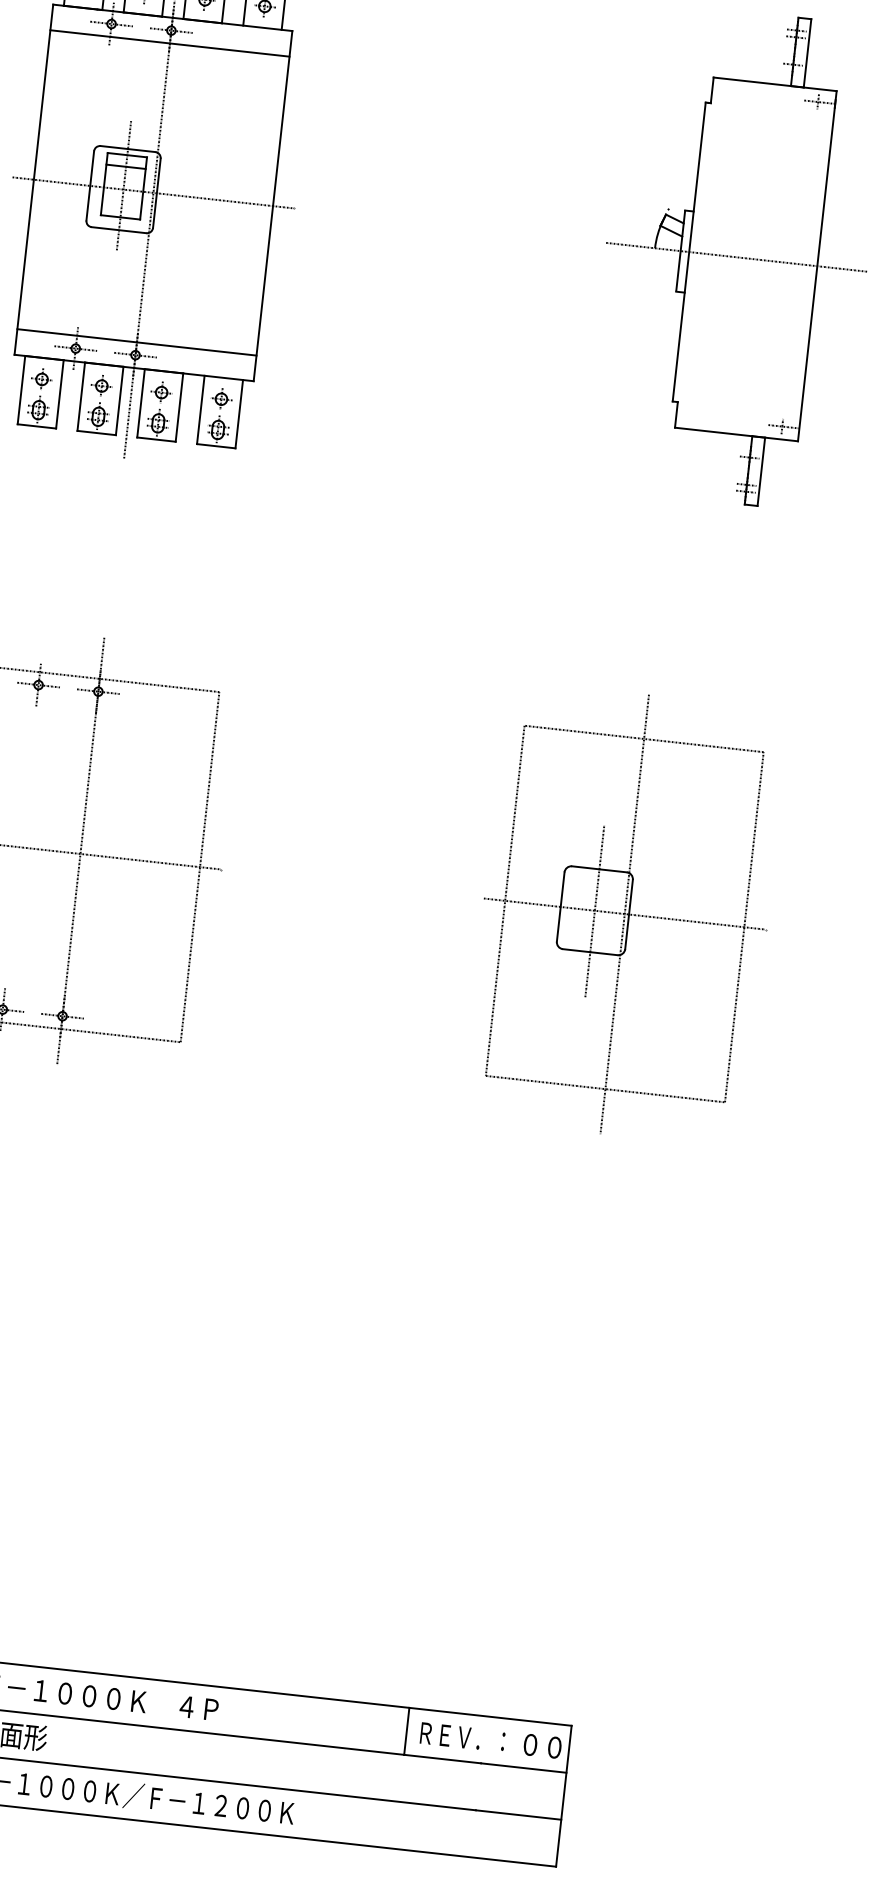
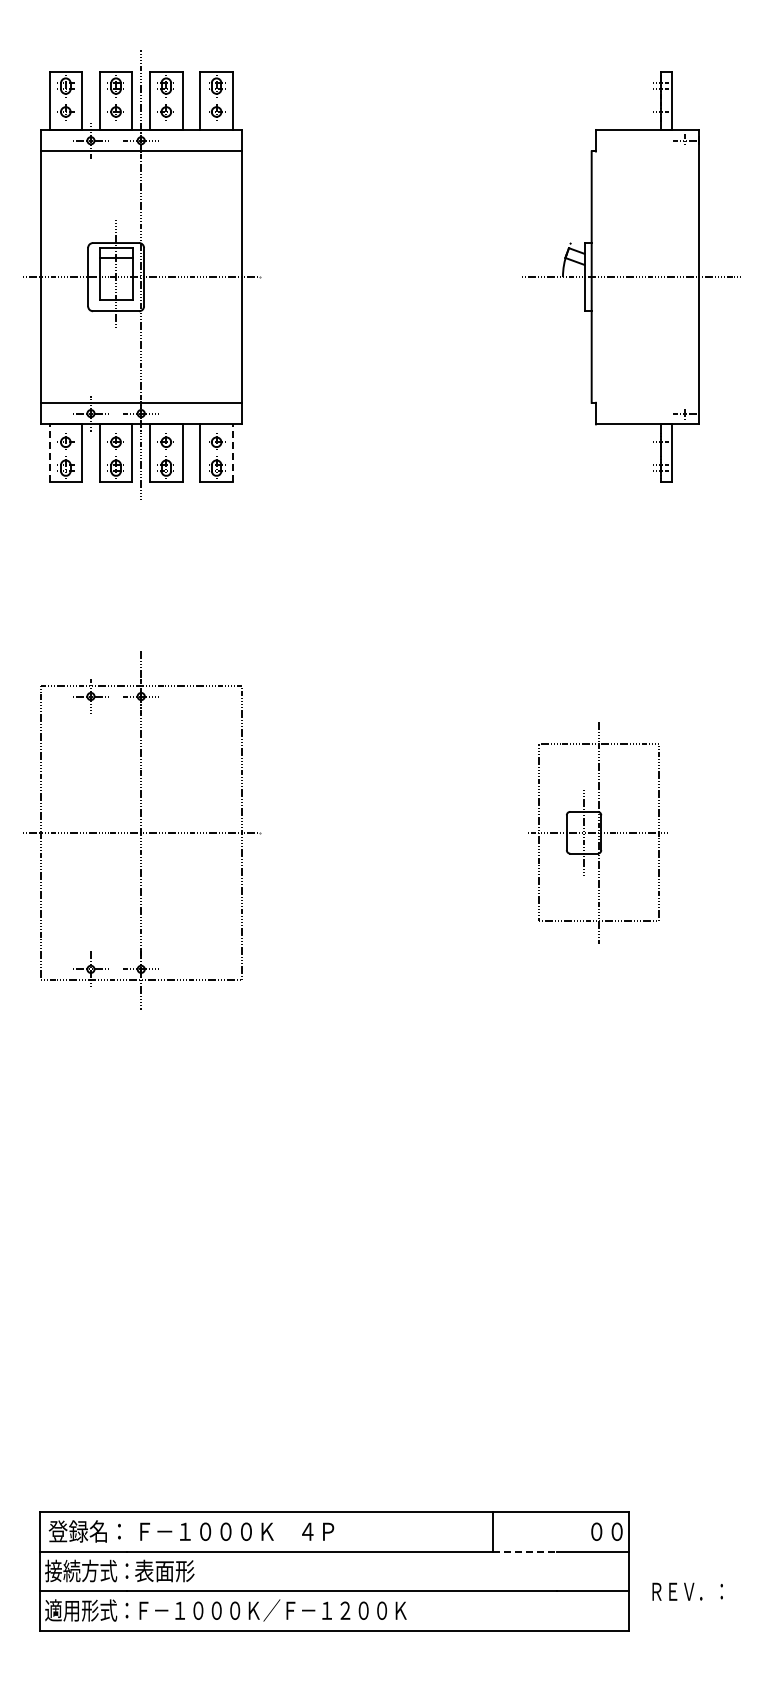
line: (21, 390) -> (49, 453), solid -> dashed
line: (238, 414) -> (232, 453), solid -> dashed
part: (625, 913) -> (599, 832), size x0.6
text: (462, 1737) -> (687, 1591), moved
line: (443, 1759) -> (525, 1551), solid -> dashed

